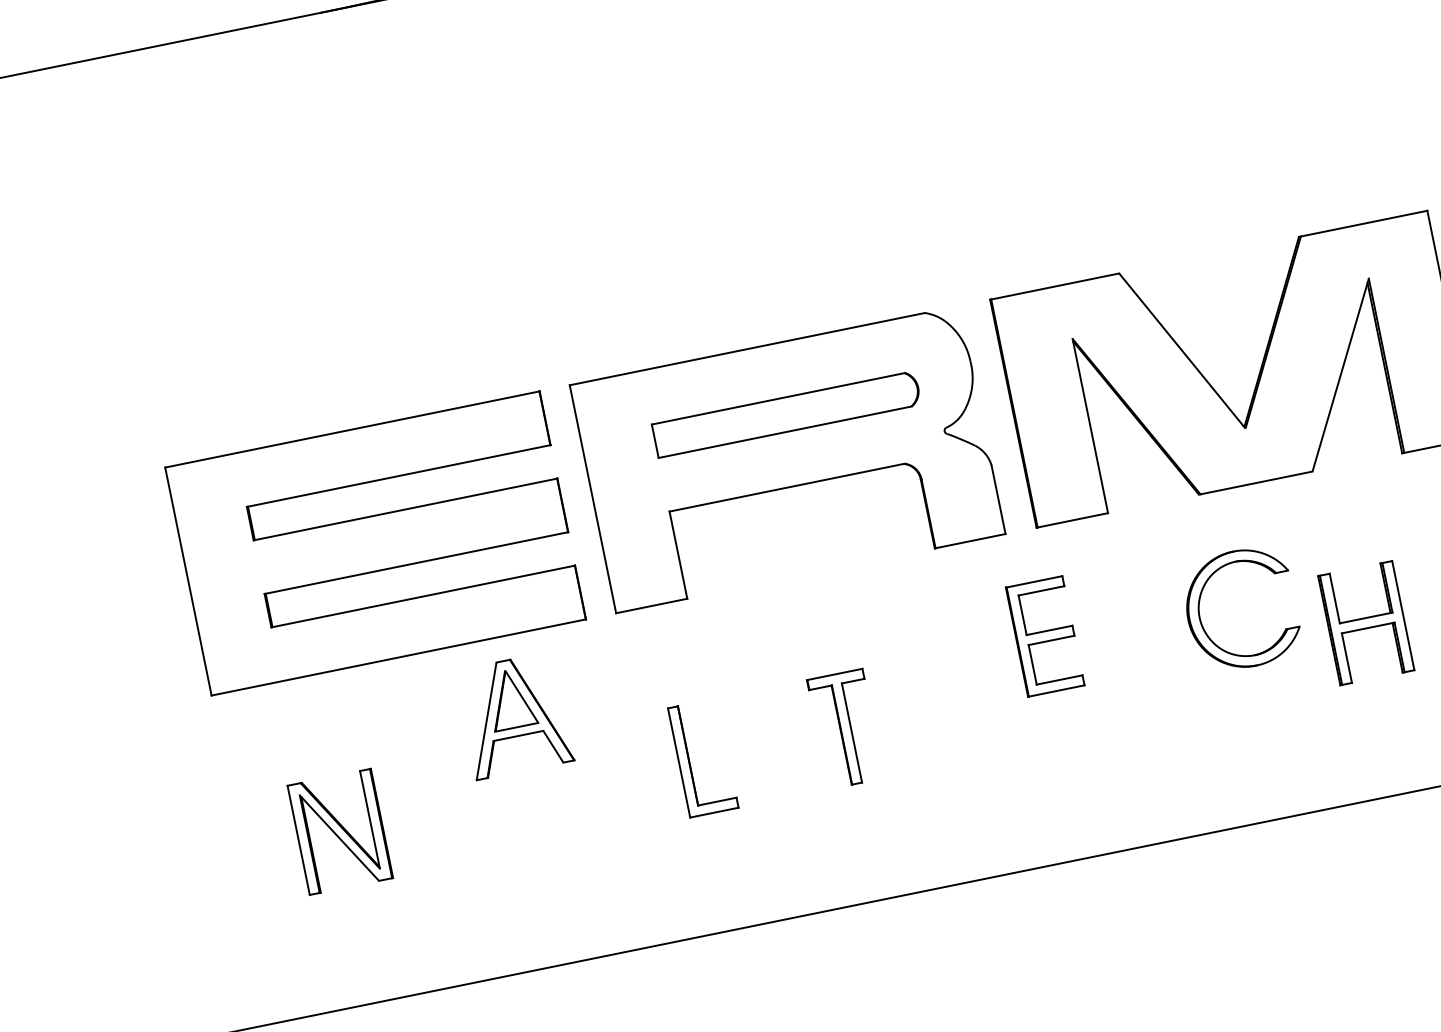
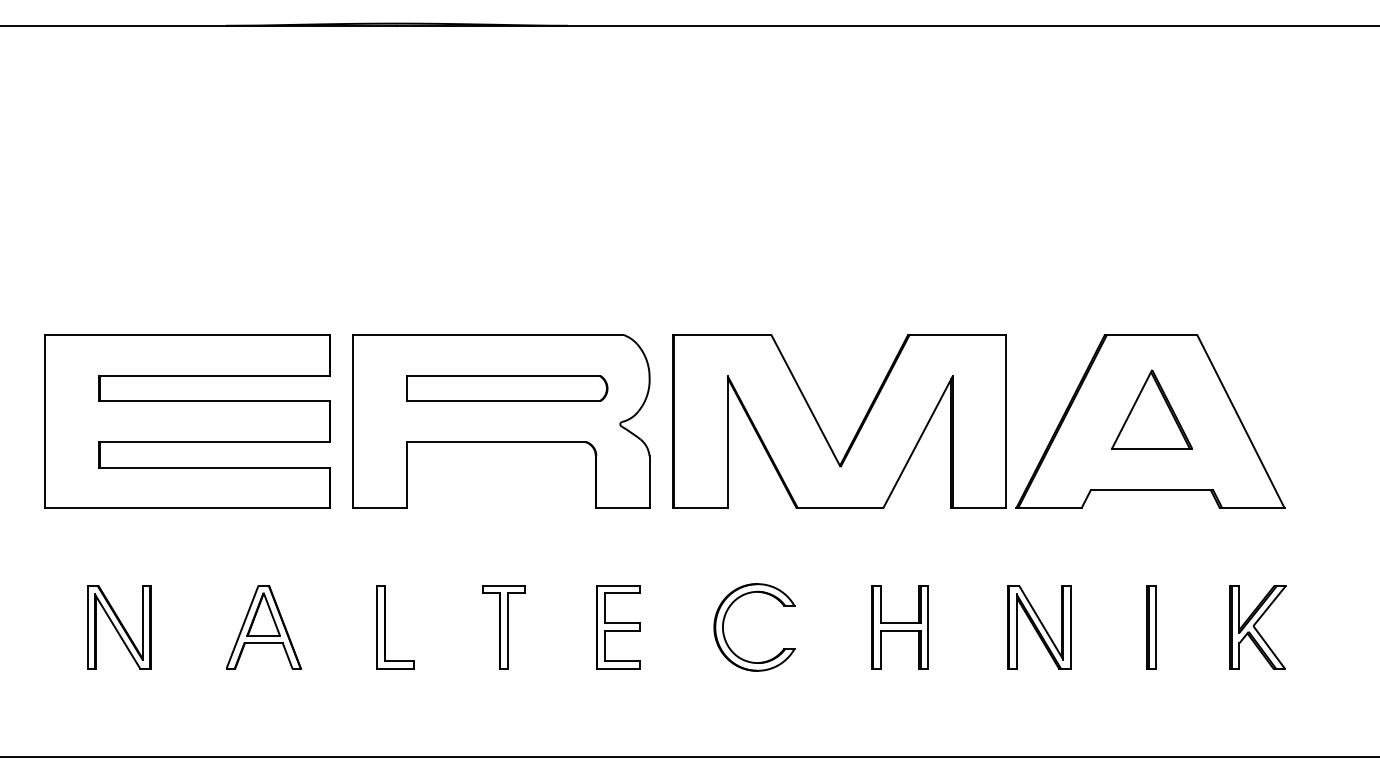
part: (1200, 612) -> (724, 623), moved
part: (1045, 636) -> (618, 627), moved
part: (514, 716) -> (263, 627), moved

